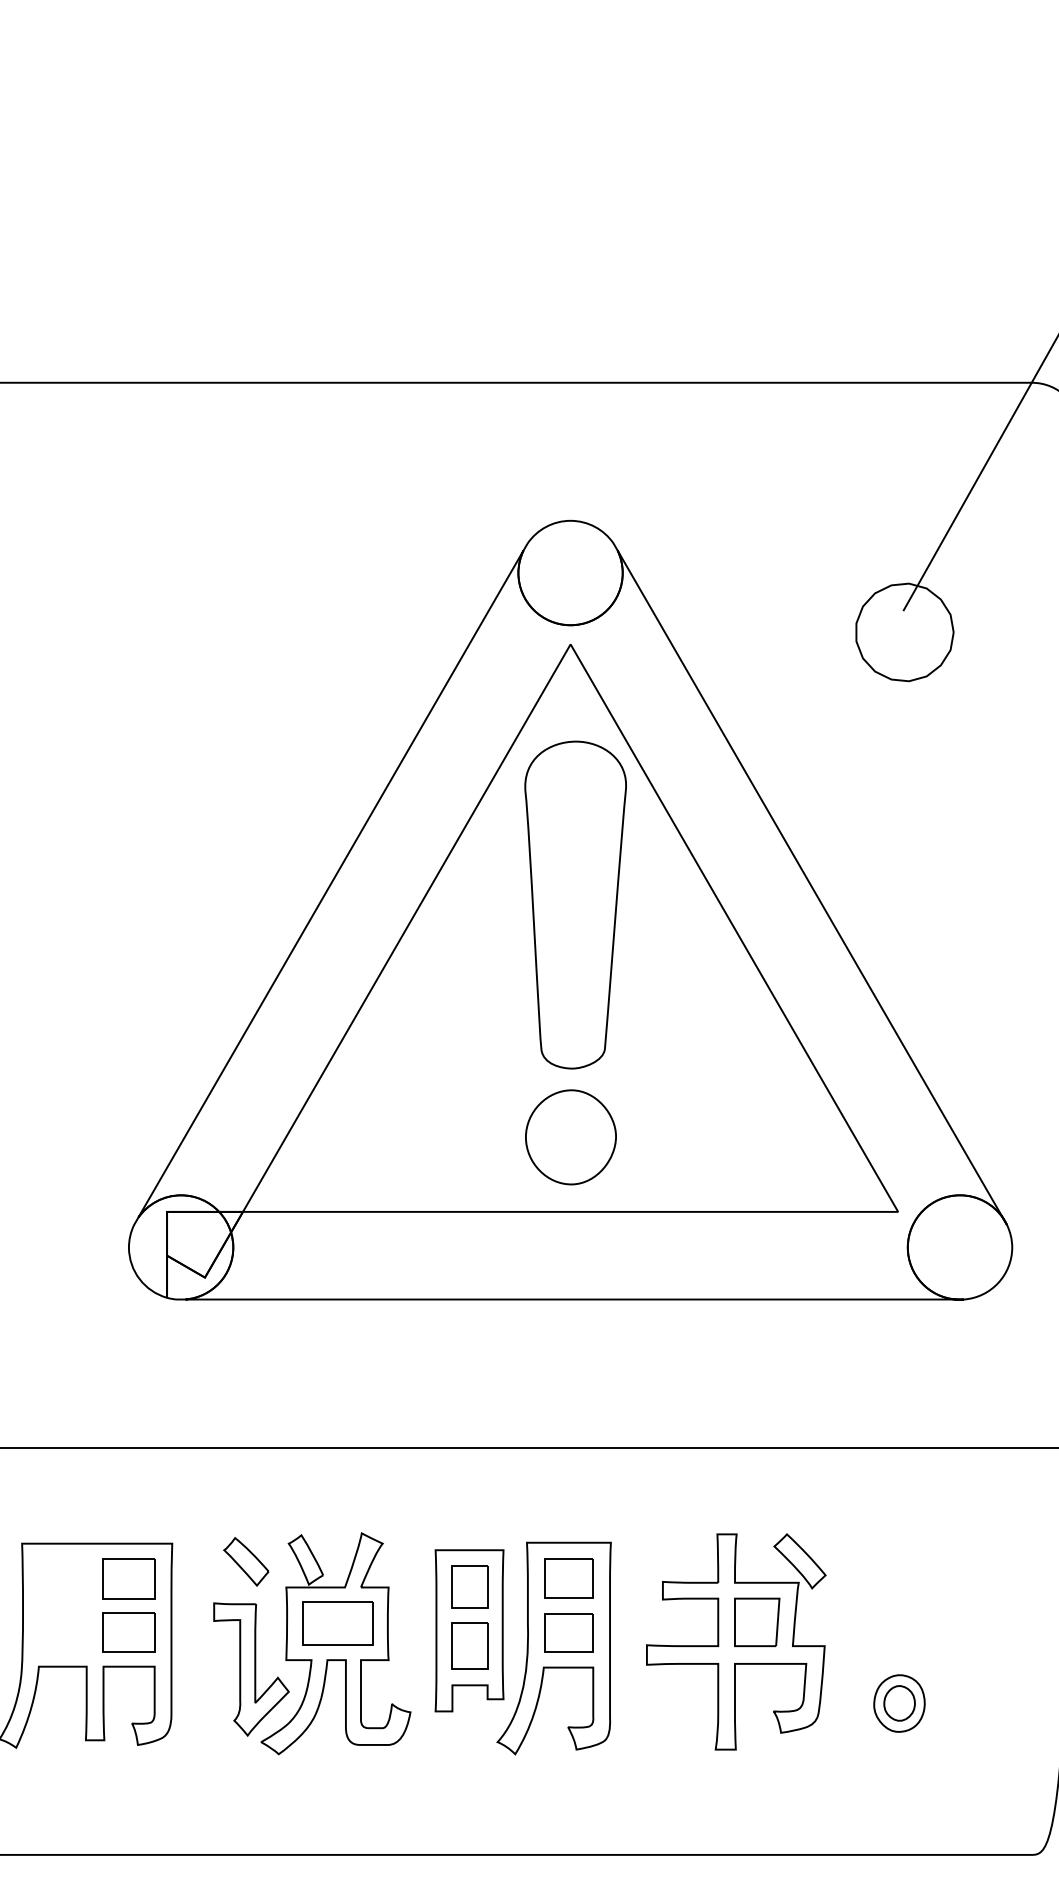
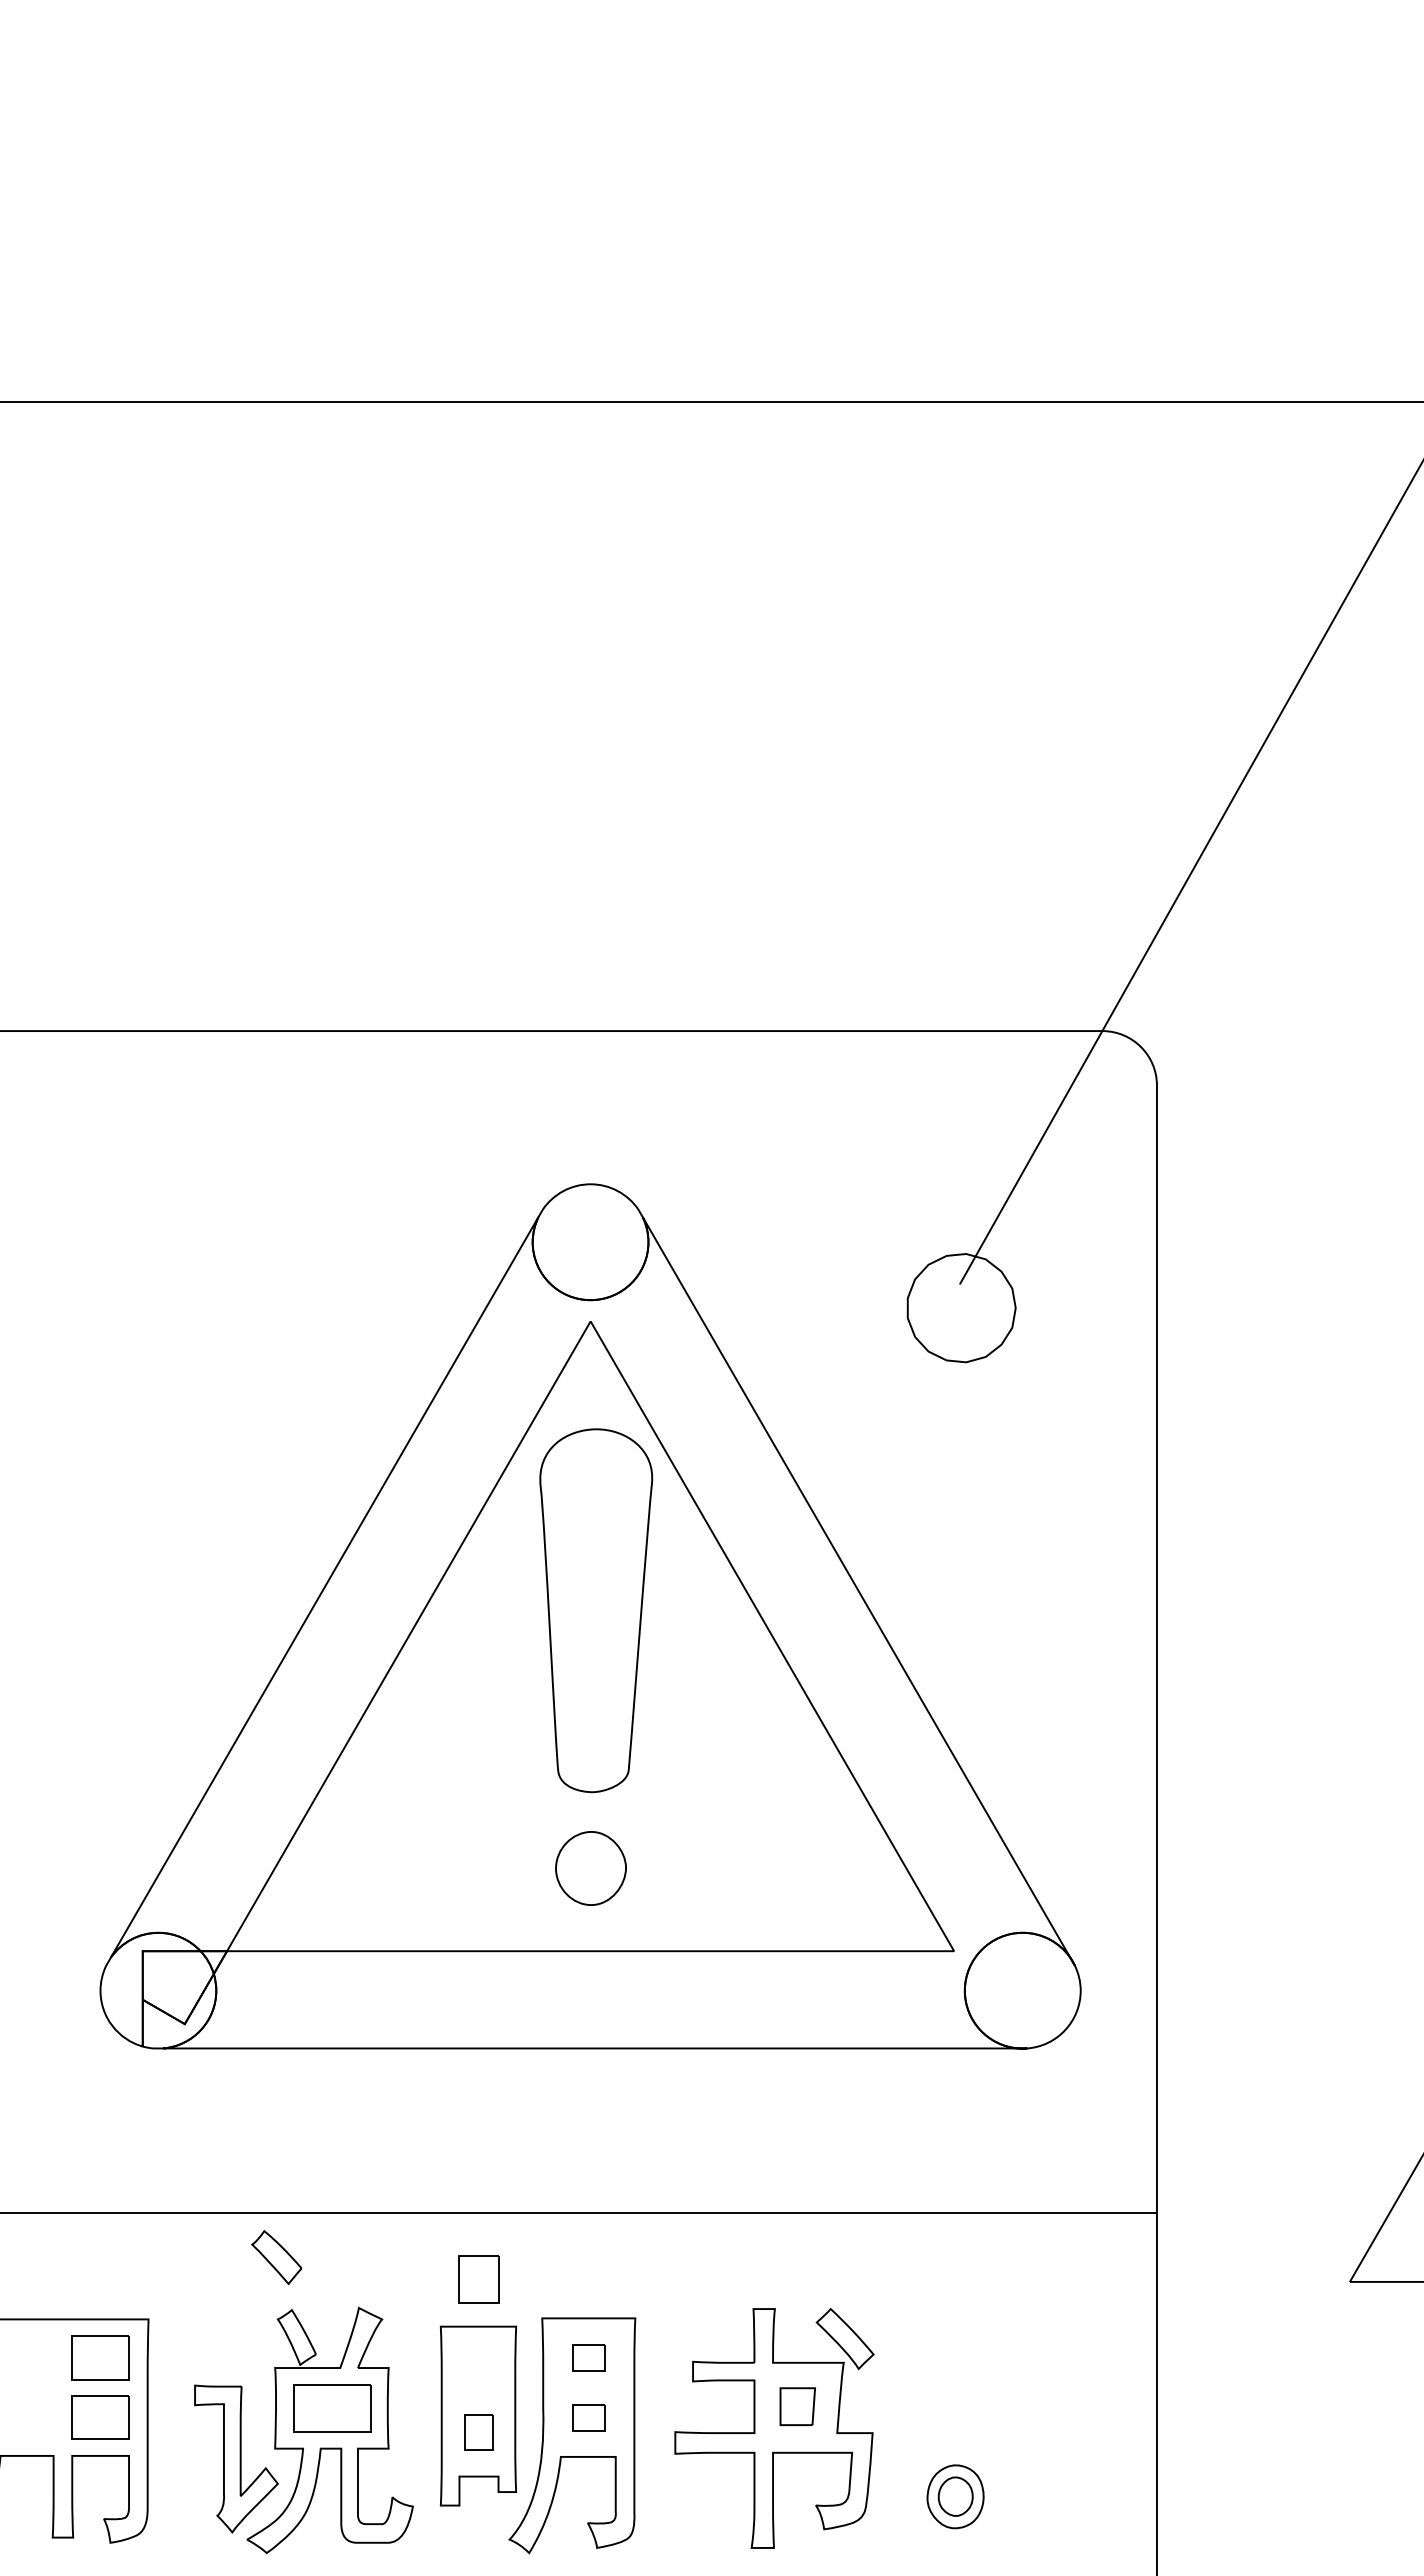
part: (570, 1137) -> (590, 1868), size x0.7
part: (246, 1561) -> (276, 2257), moved
part: (568, 1578) -> (588, 2357), size x0.6
part: (469, 1587) -> (478, 2279), moved
part: (757, 1622) -> (797, 2406), size x0.7
part: (568, 1632) -> (588, 2417), size x0.6
part: (469, 1645) -> (478, 2432), size x0.7

